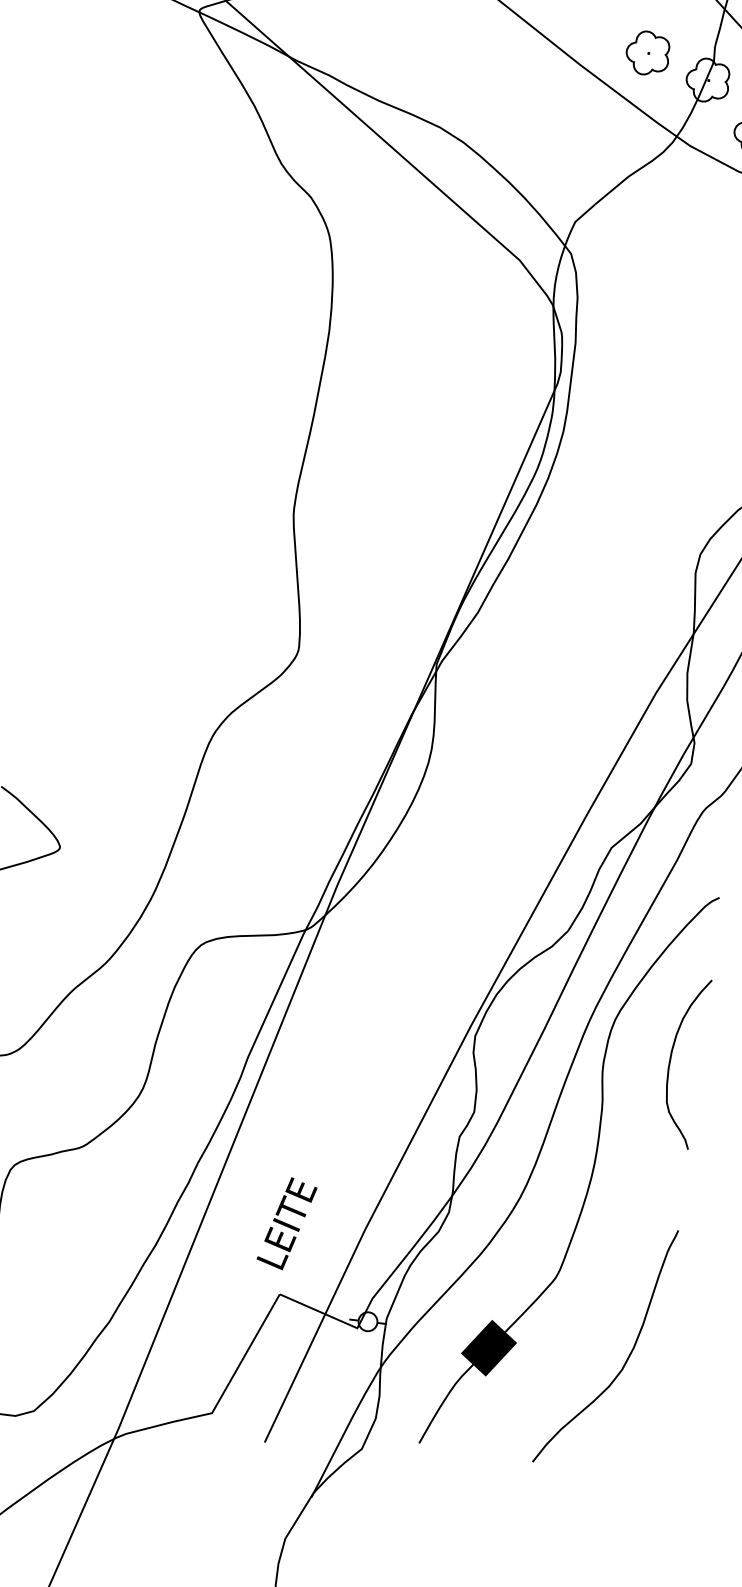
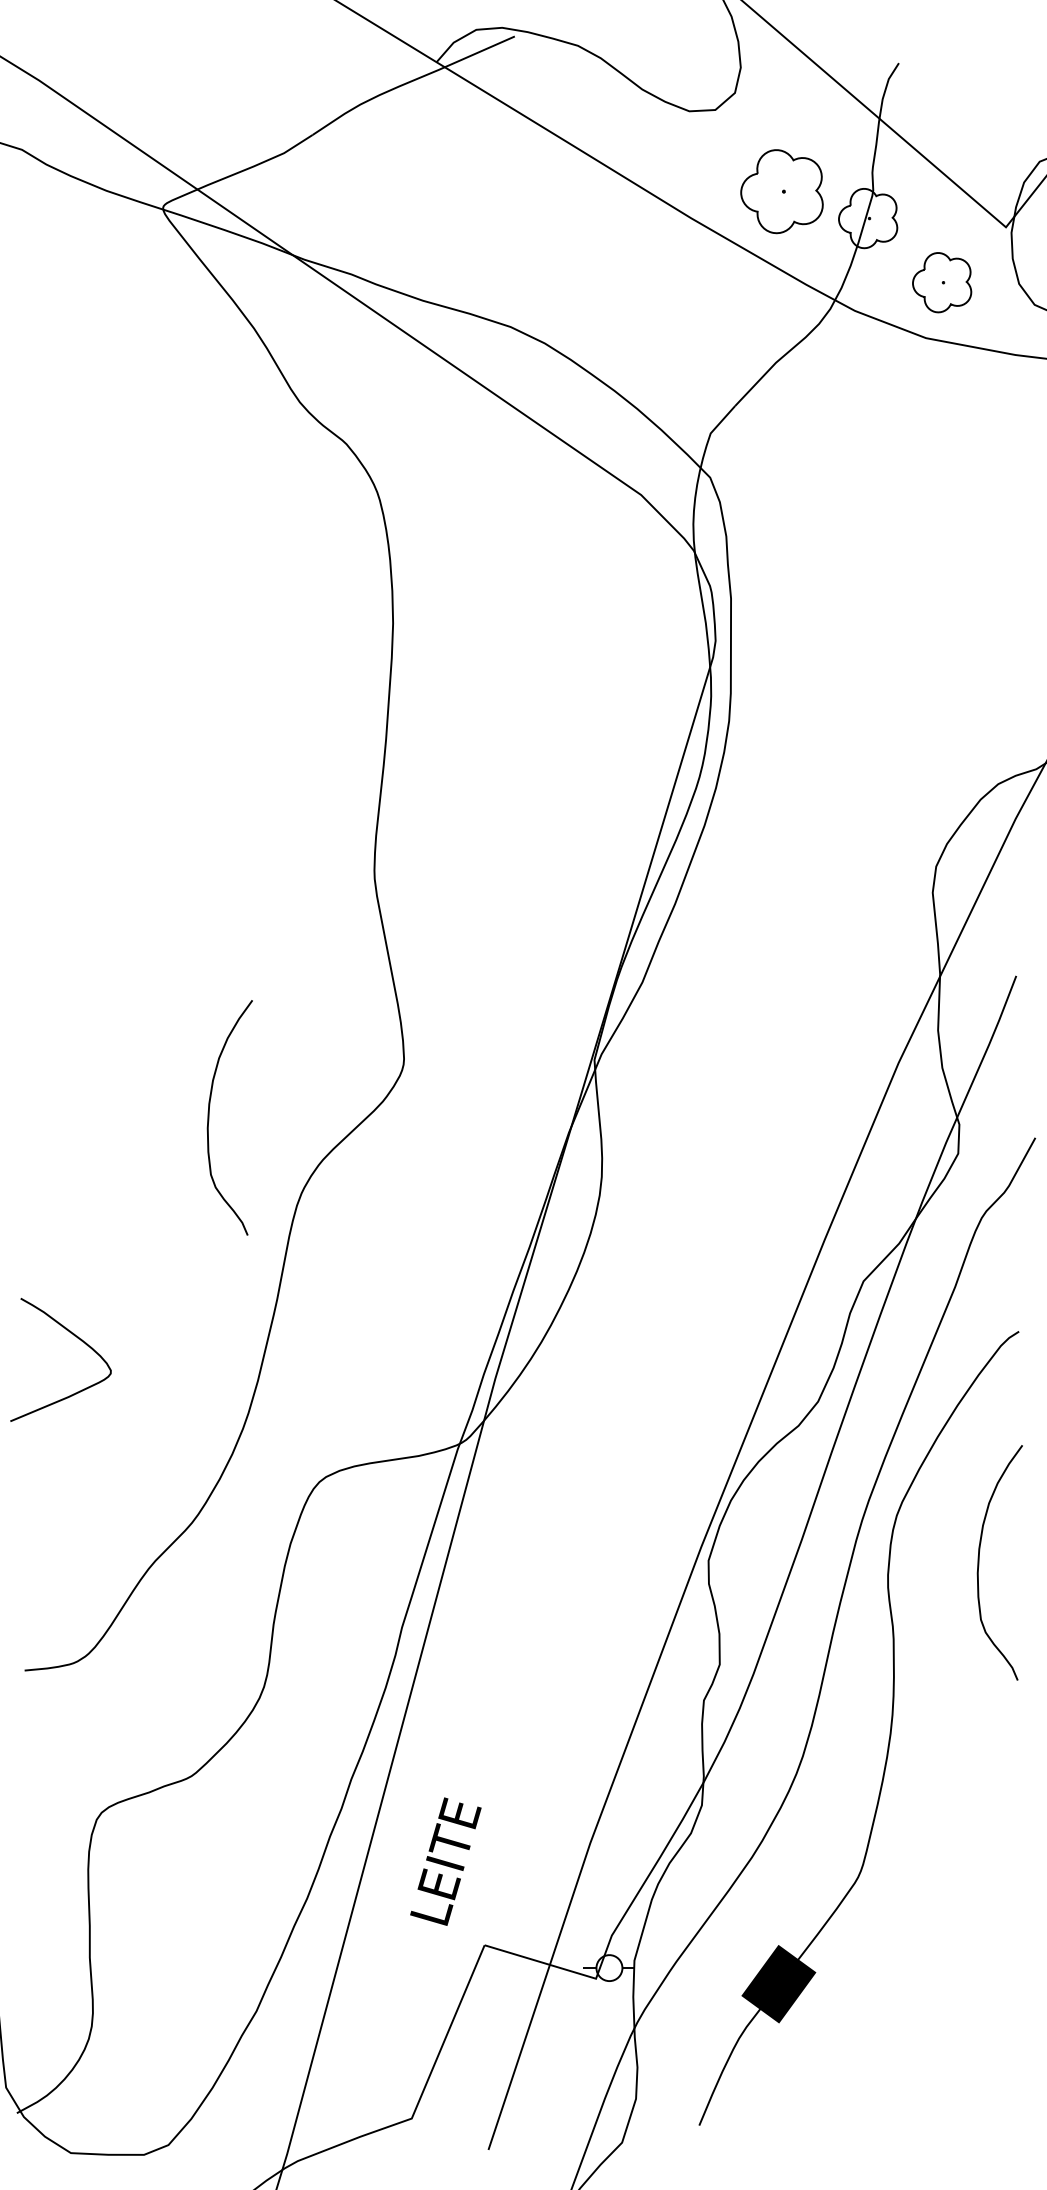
part: (647, 52) -> (781, 190), size x1.4
curve: (153, 672) -> (209, 1117), added
text: (286, 1223) -> (445, 1861), moved
curve: (627, 1357) -> (969, 1974), removed

